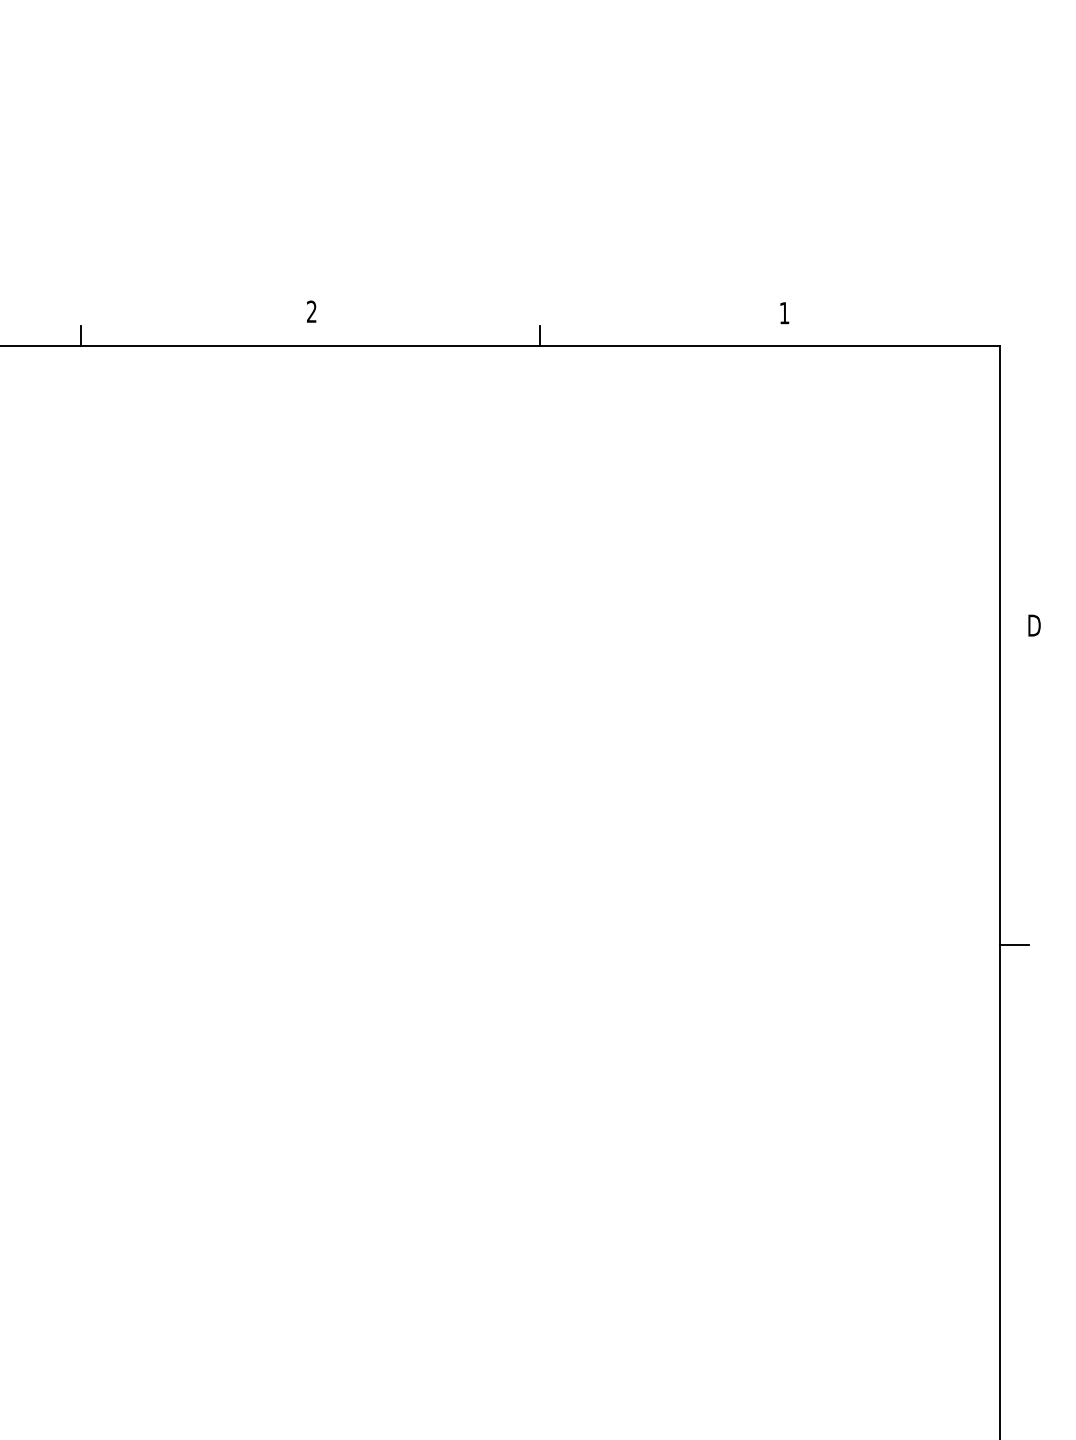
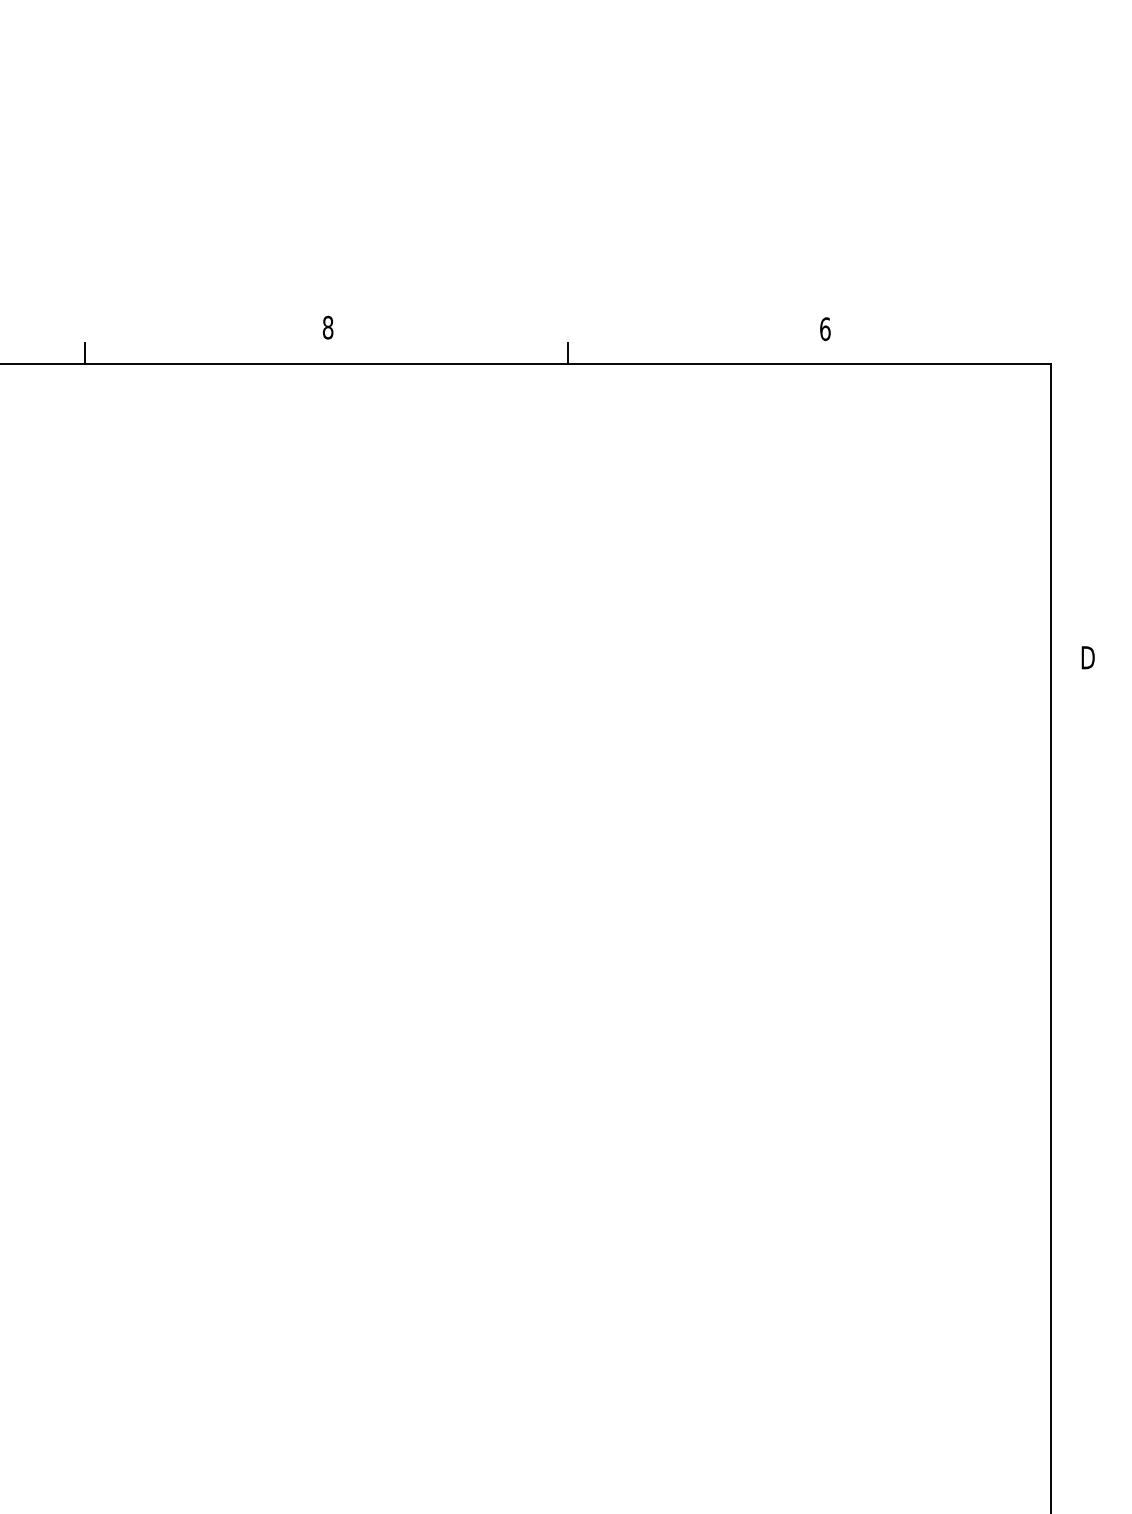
text: (311, 311) -> (327, 327), 2 -> 8
text: (784, 312) -> (825, 328), 1 -> 6
line: (1013, 944) -> (1066, 993), removed

